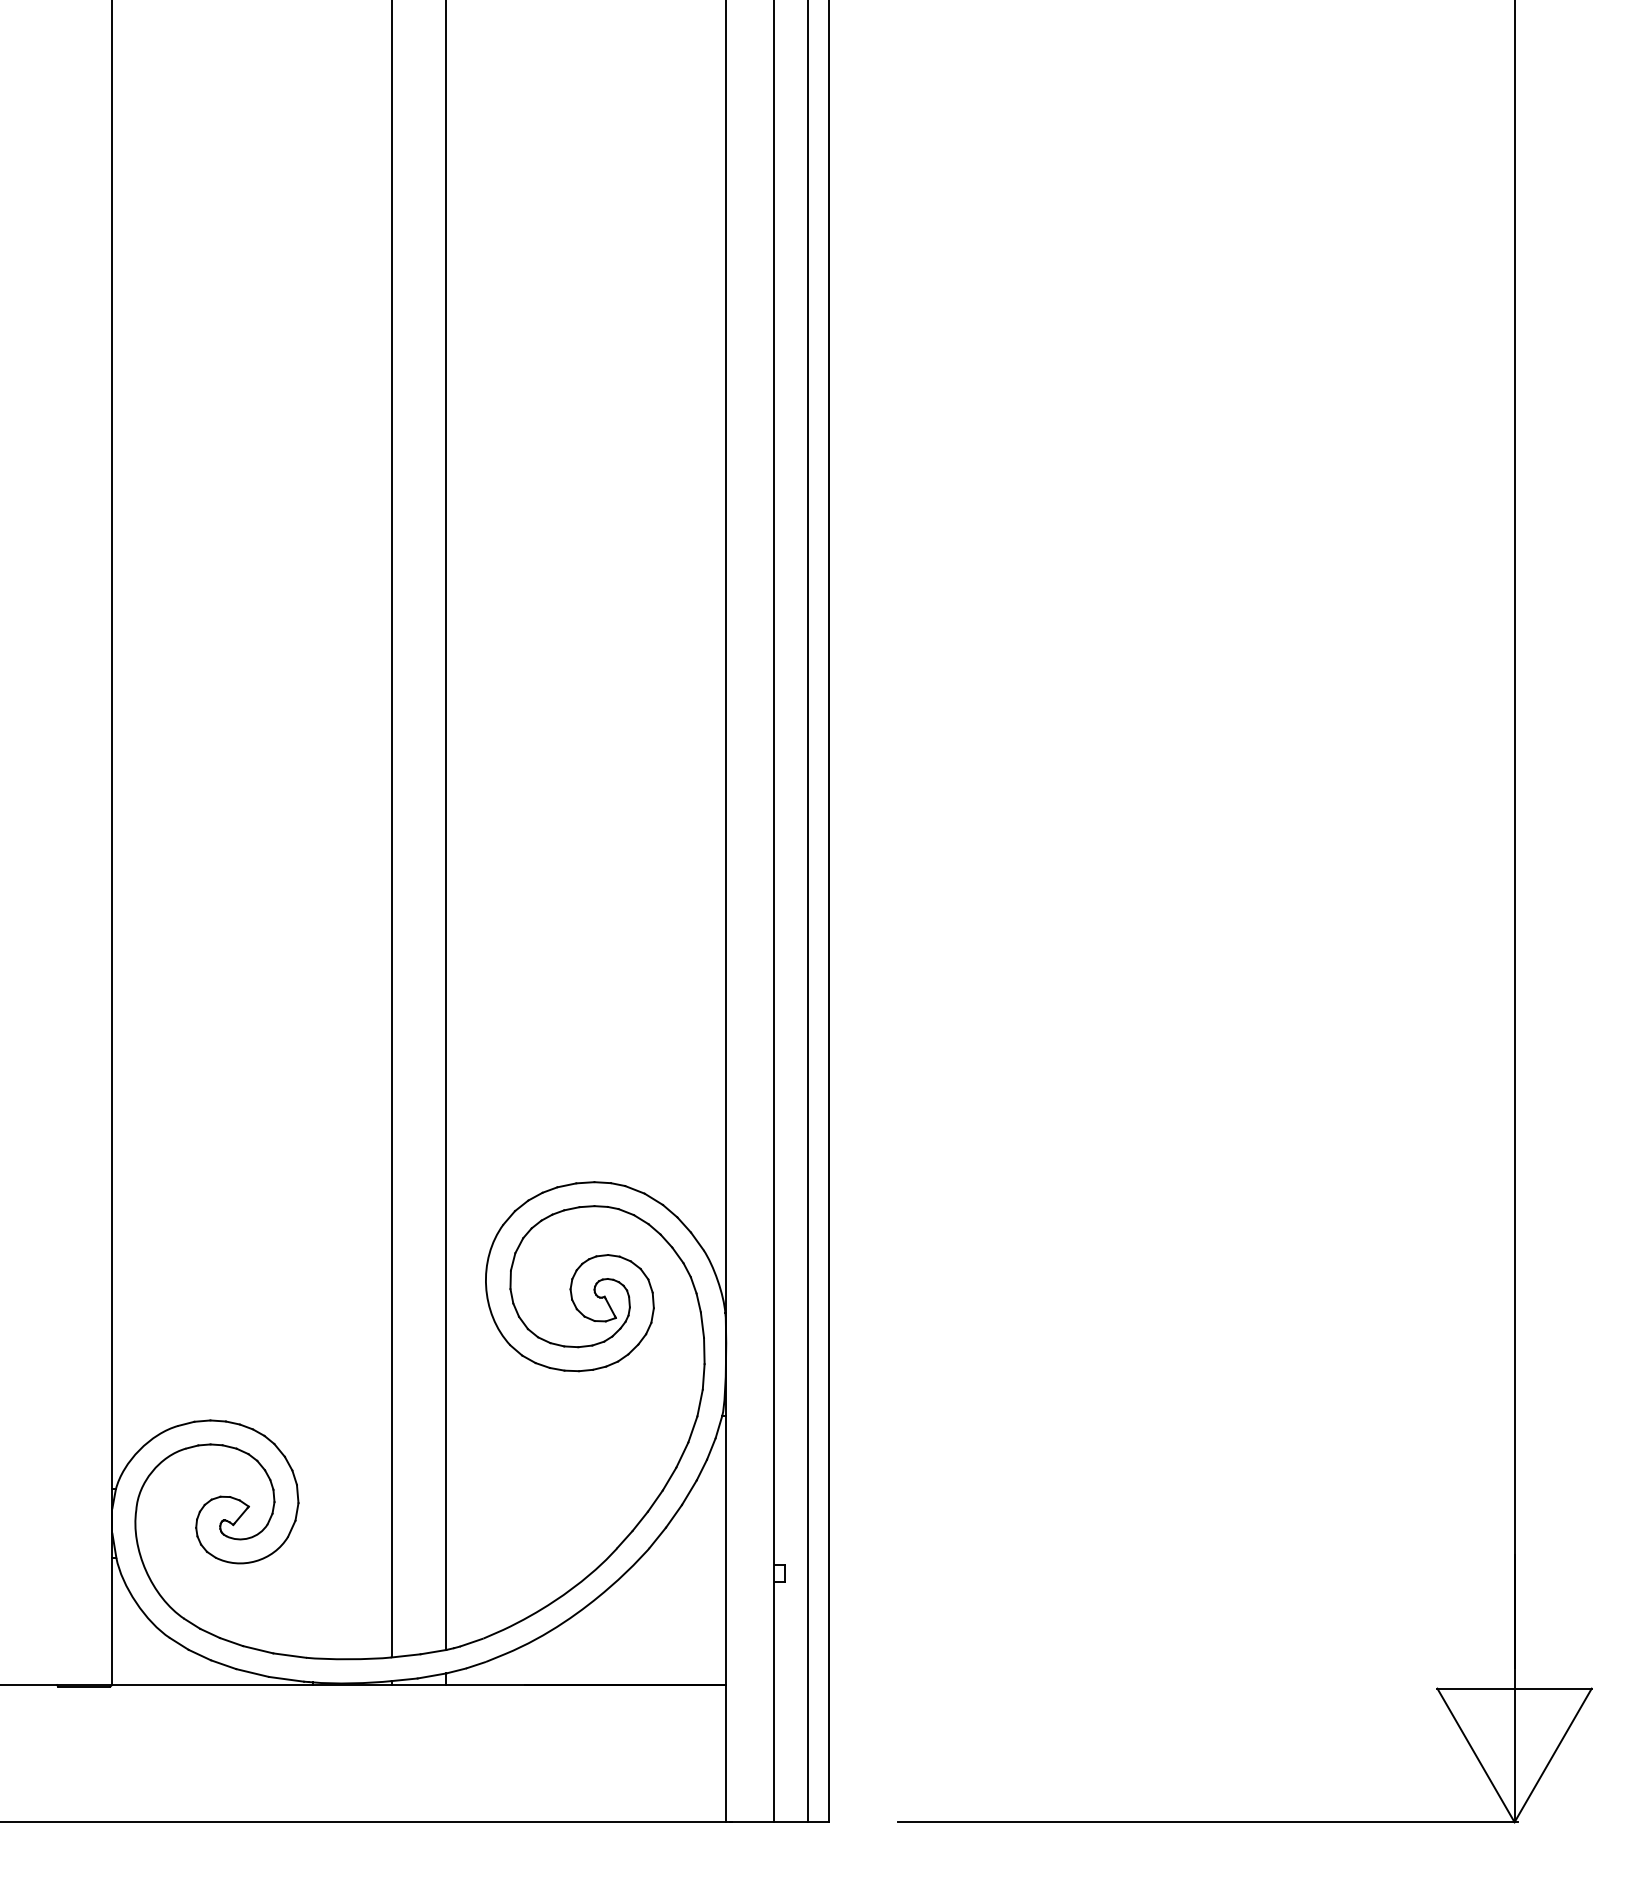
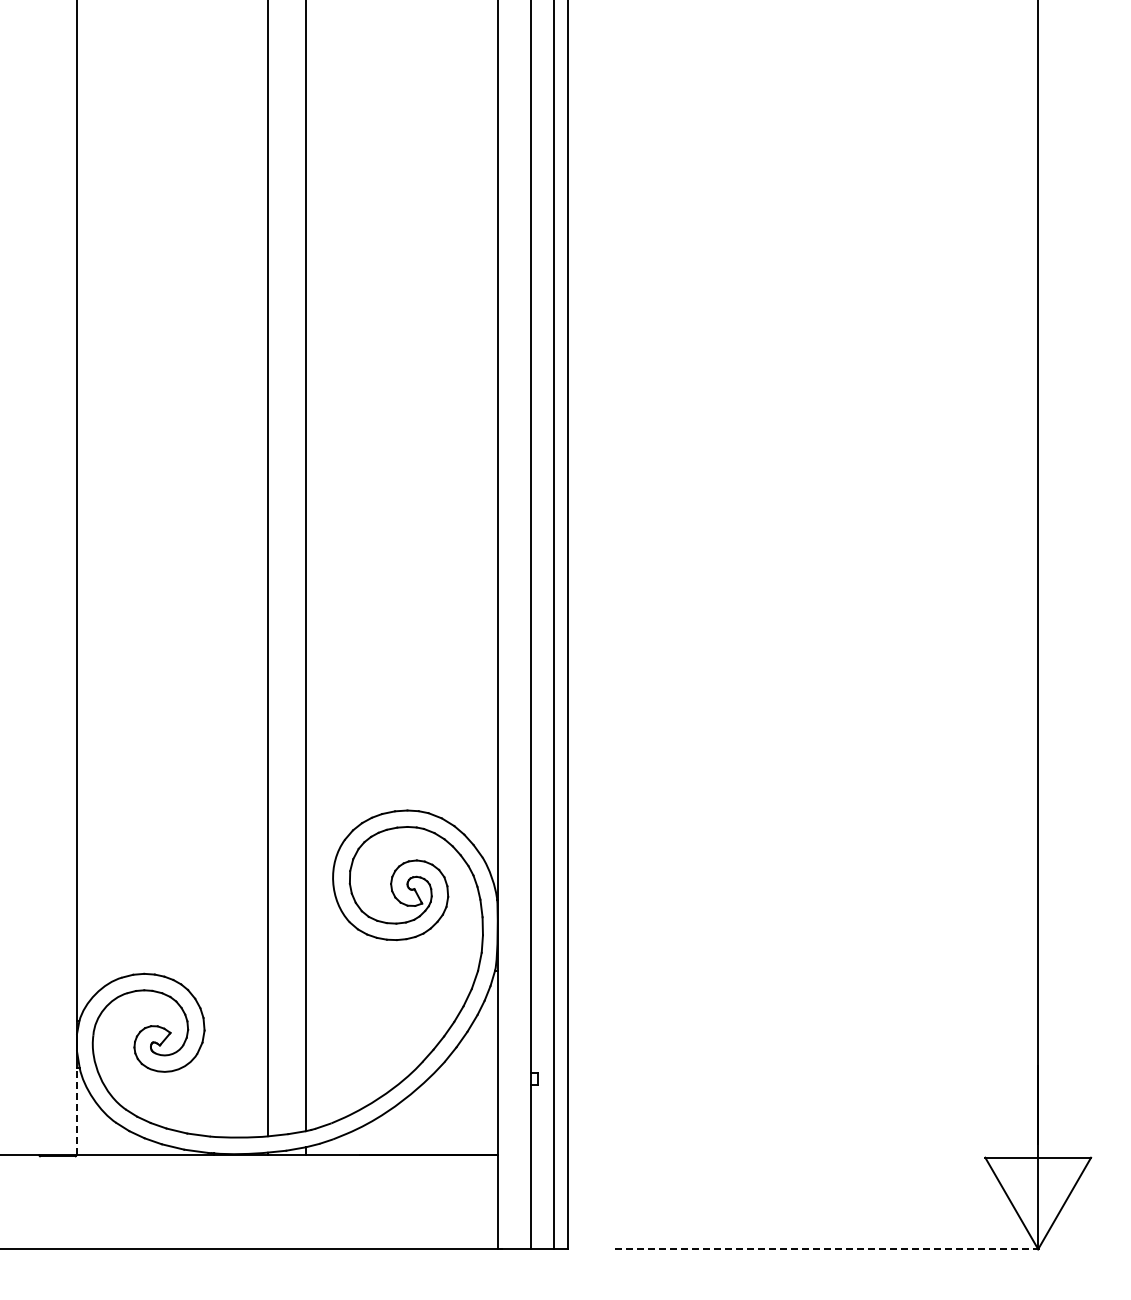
line: (111, 1621) -> (76, 1111), solid -> dashed
line: (1207, 1822) -> (827, 1249), solid -> dashed

